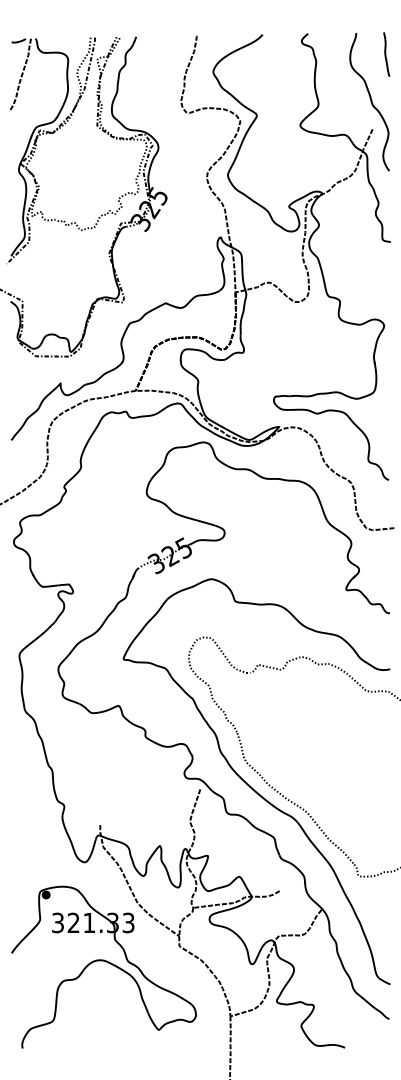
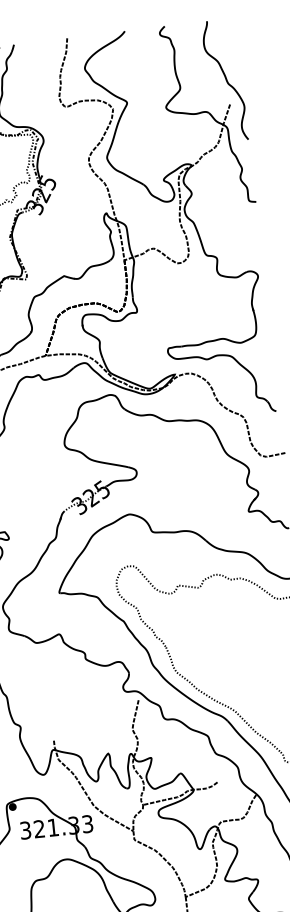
curve: (386, 54) -> (235, 37), removed

